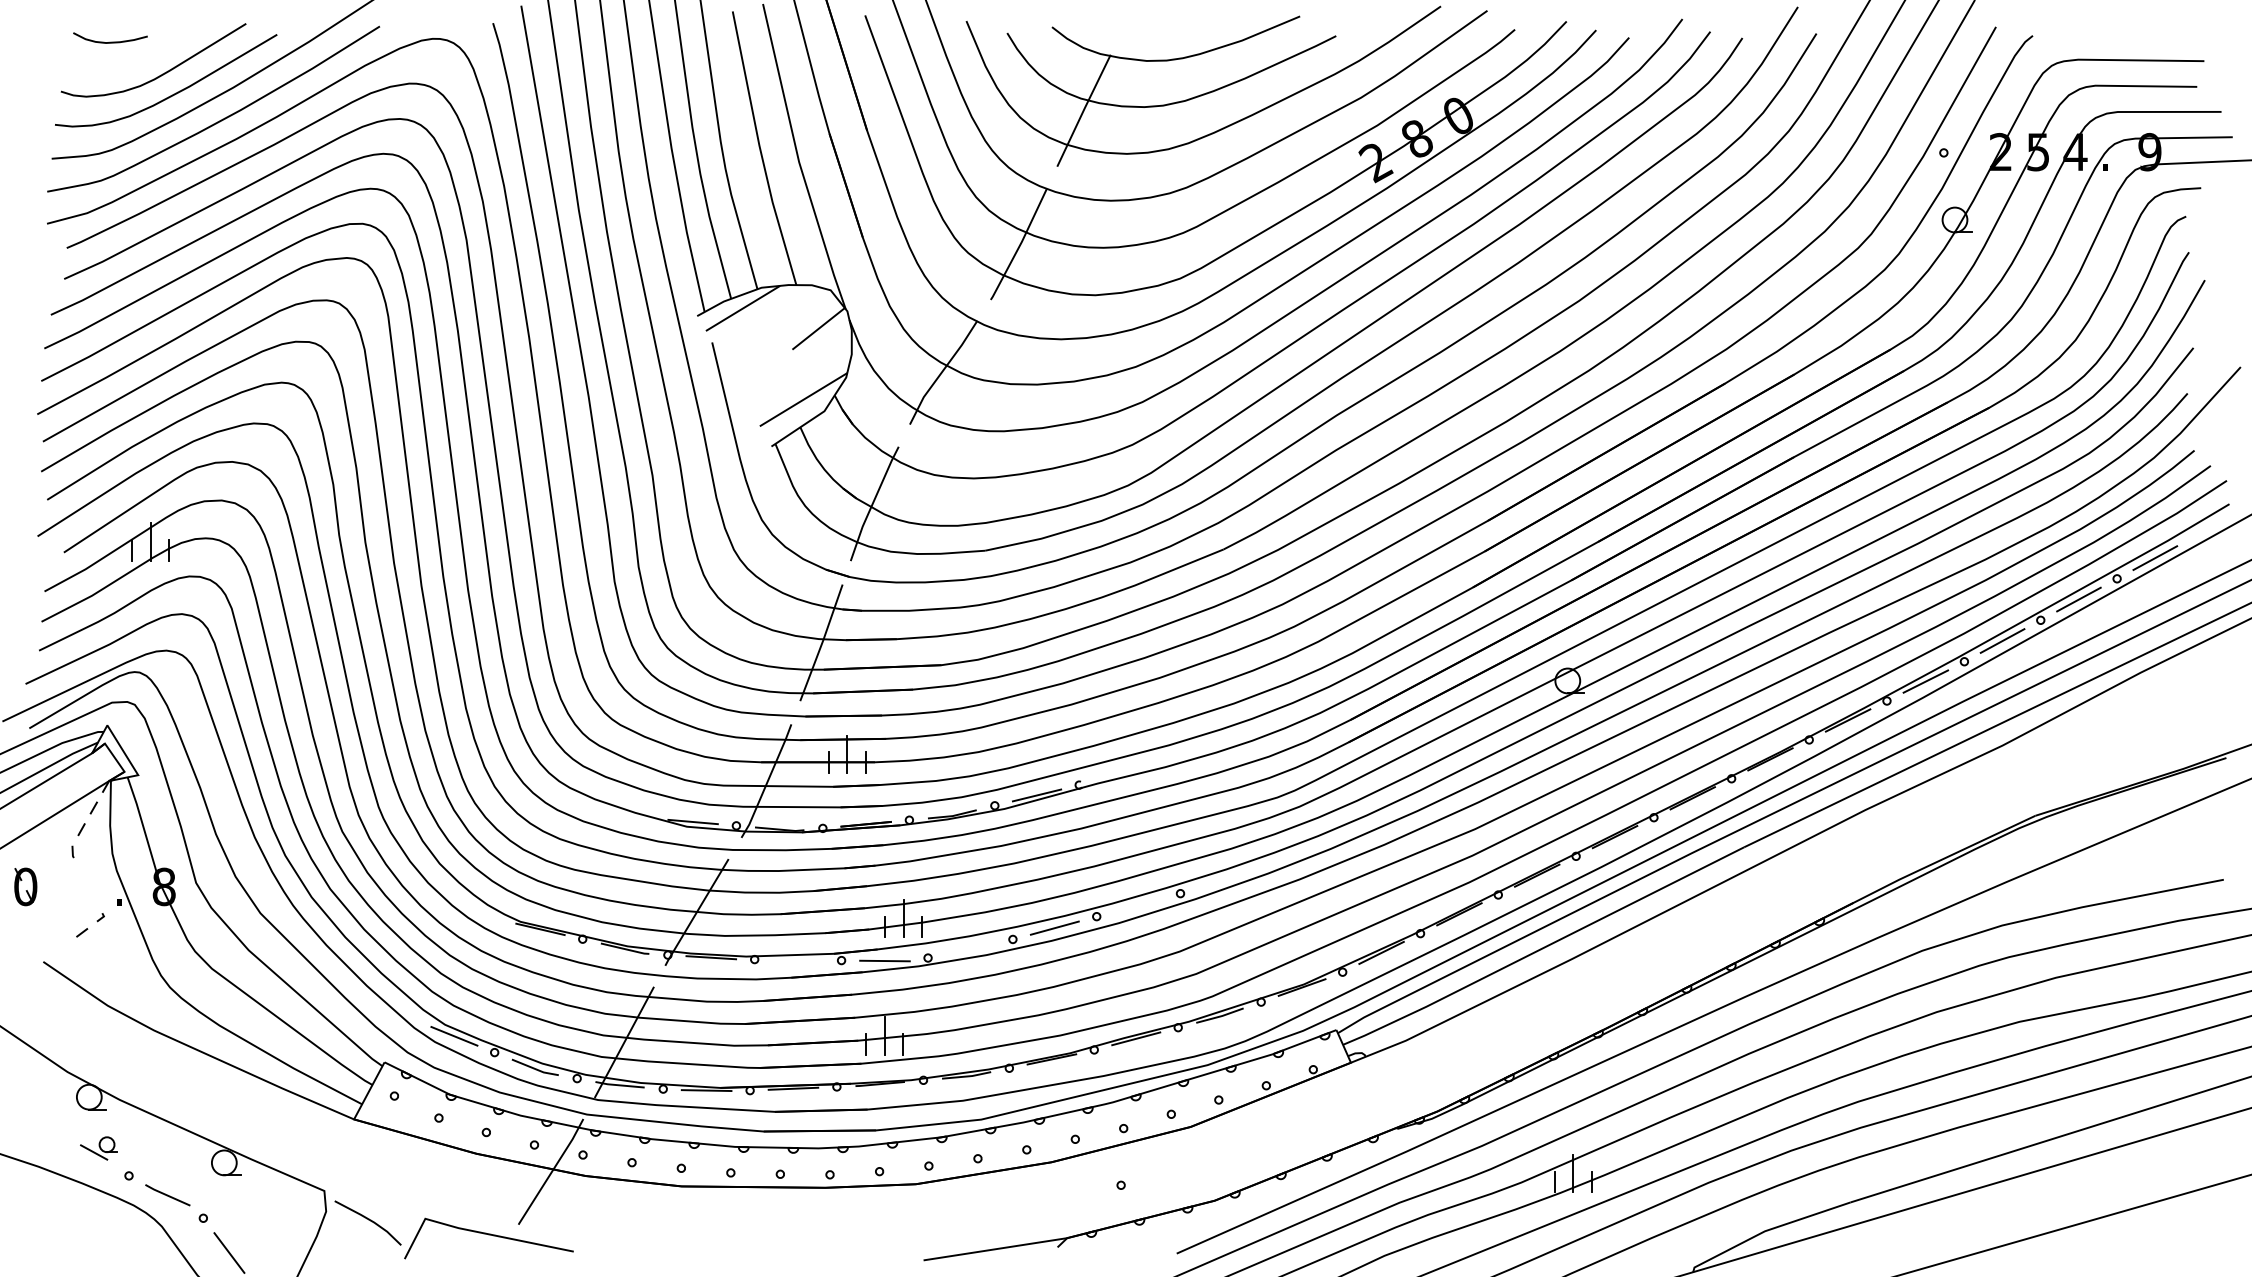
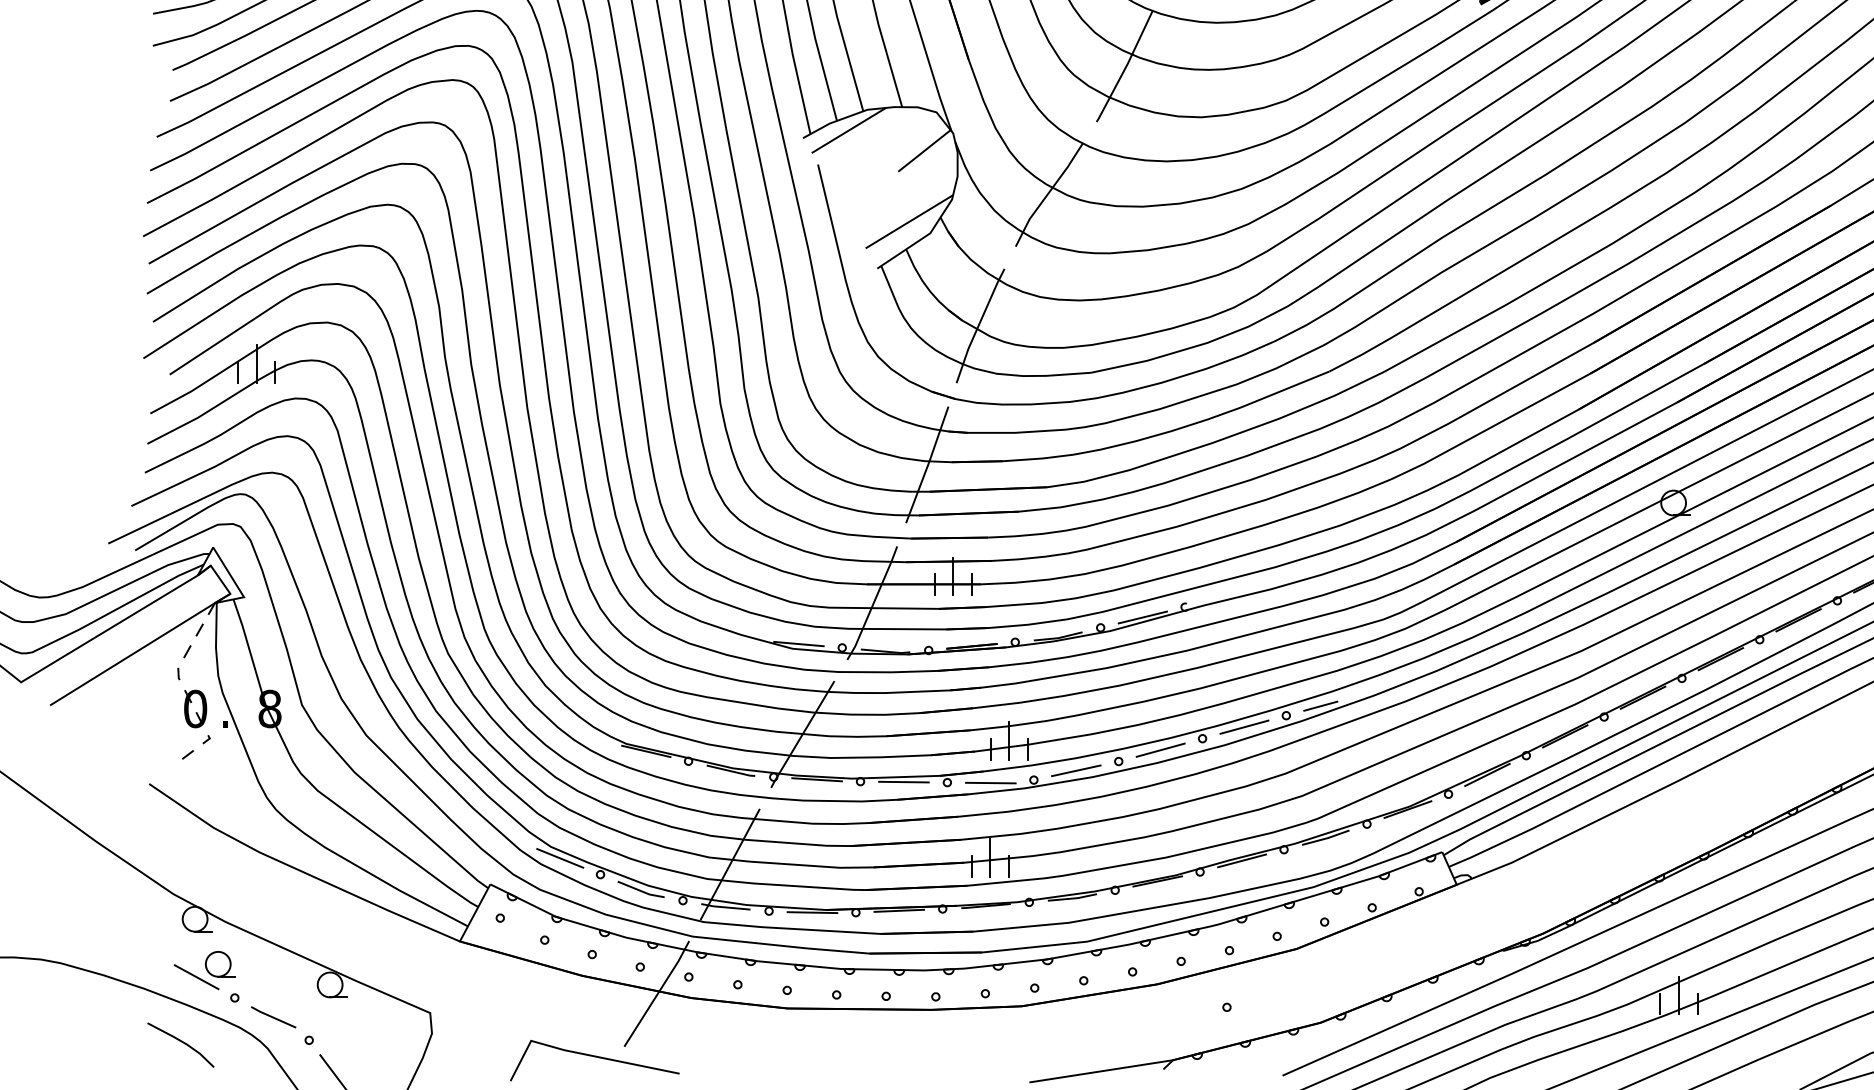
line: (1214, 883) -> (1320, 705), added
part: (25, 886) -> (195, 708), moved
line: (1138, 904) -> (1244, 726), added
line: (970, 948) -> (1076, 770), added
line: (797, 959) -> (903, 781), added
part: (98, 1148) -> (204, 970), size x1.67
line: (368, 1220) -> (181, 1042), moved

